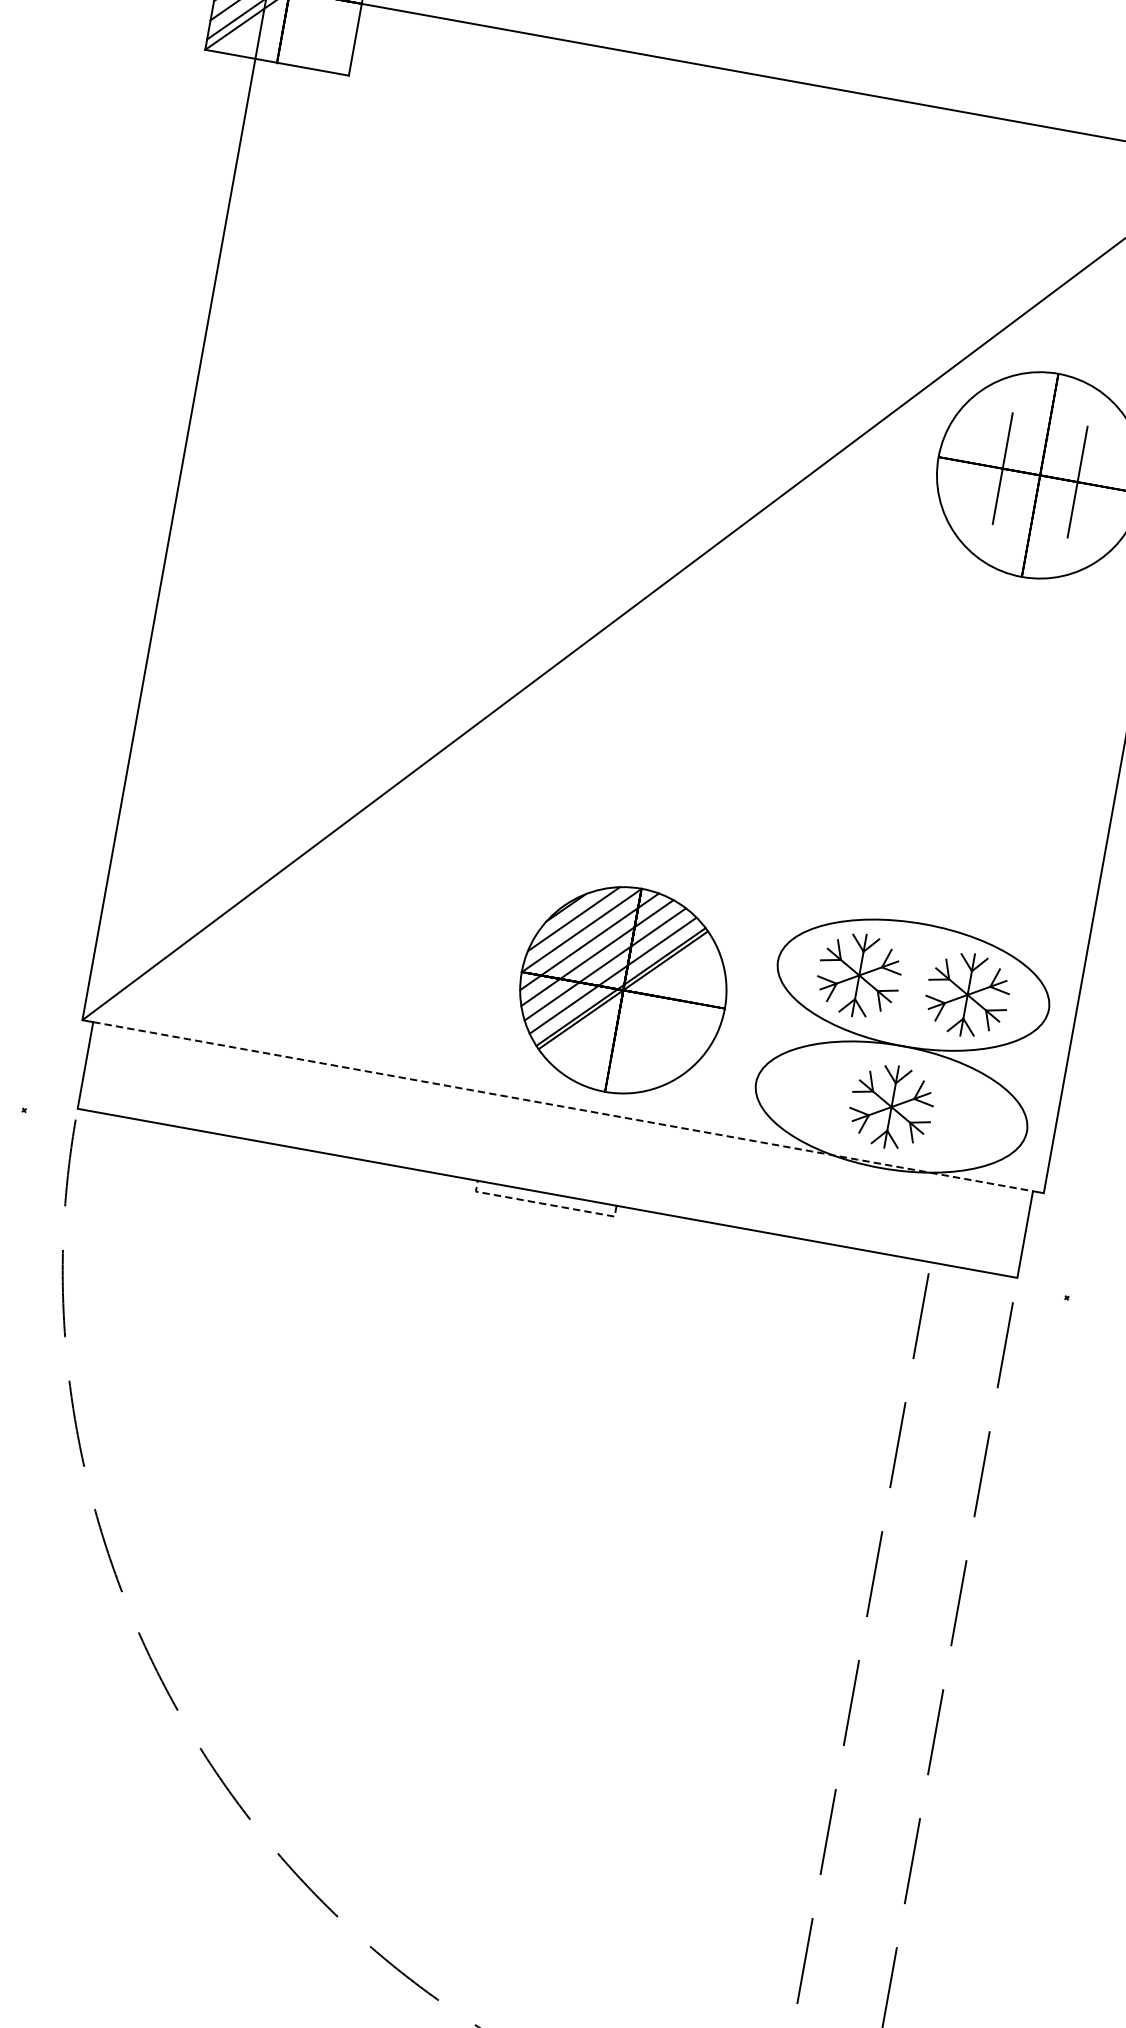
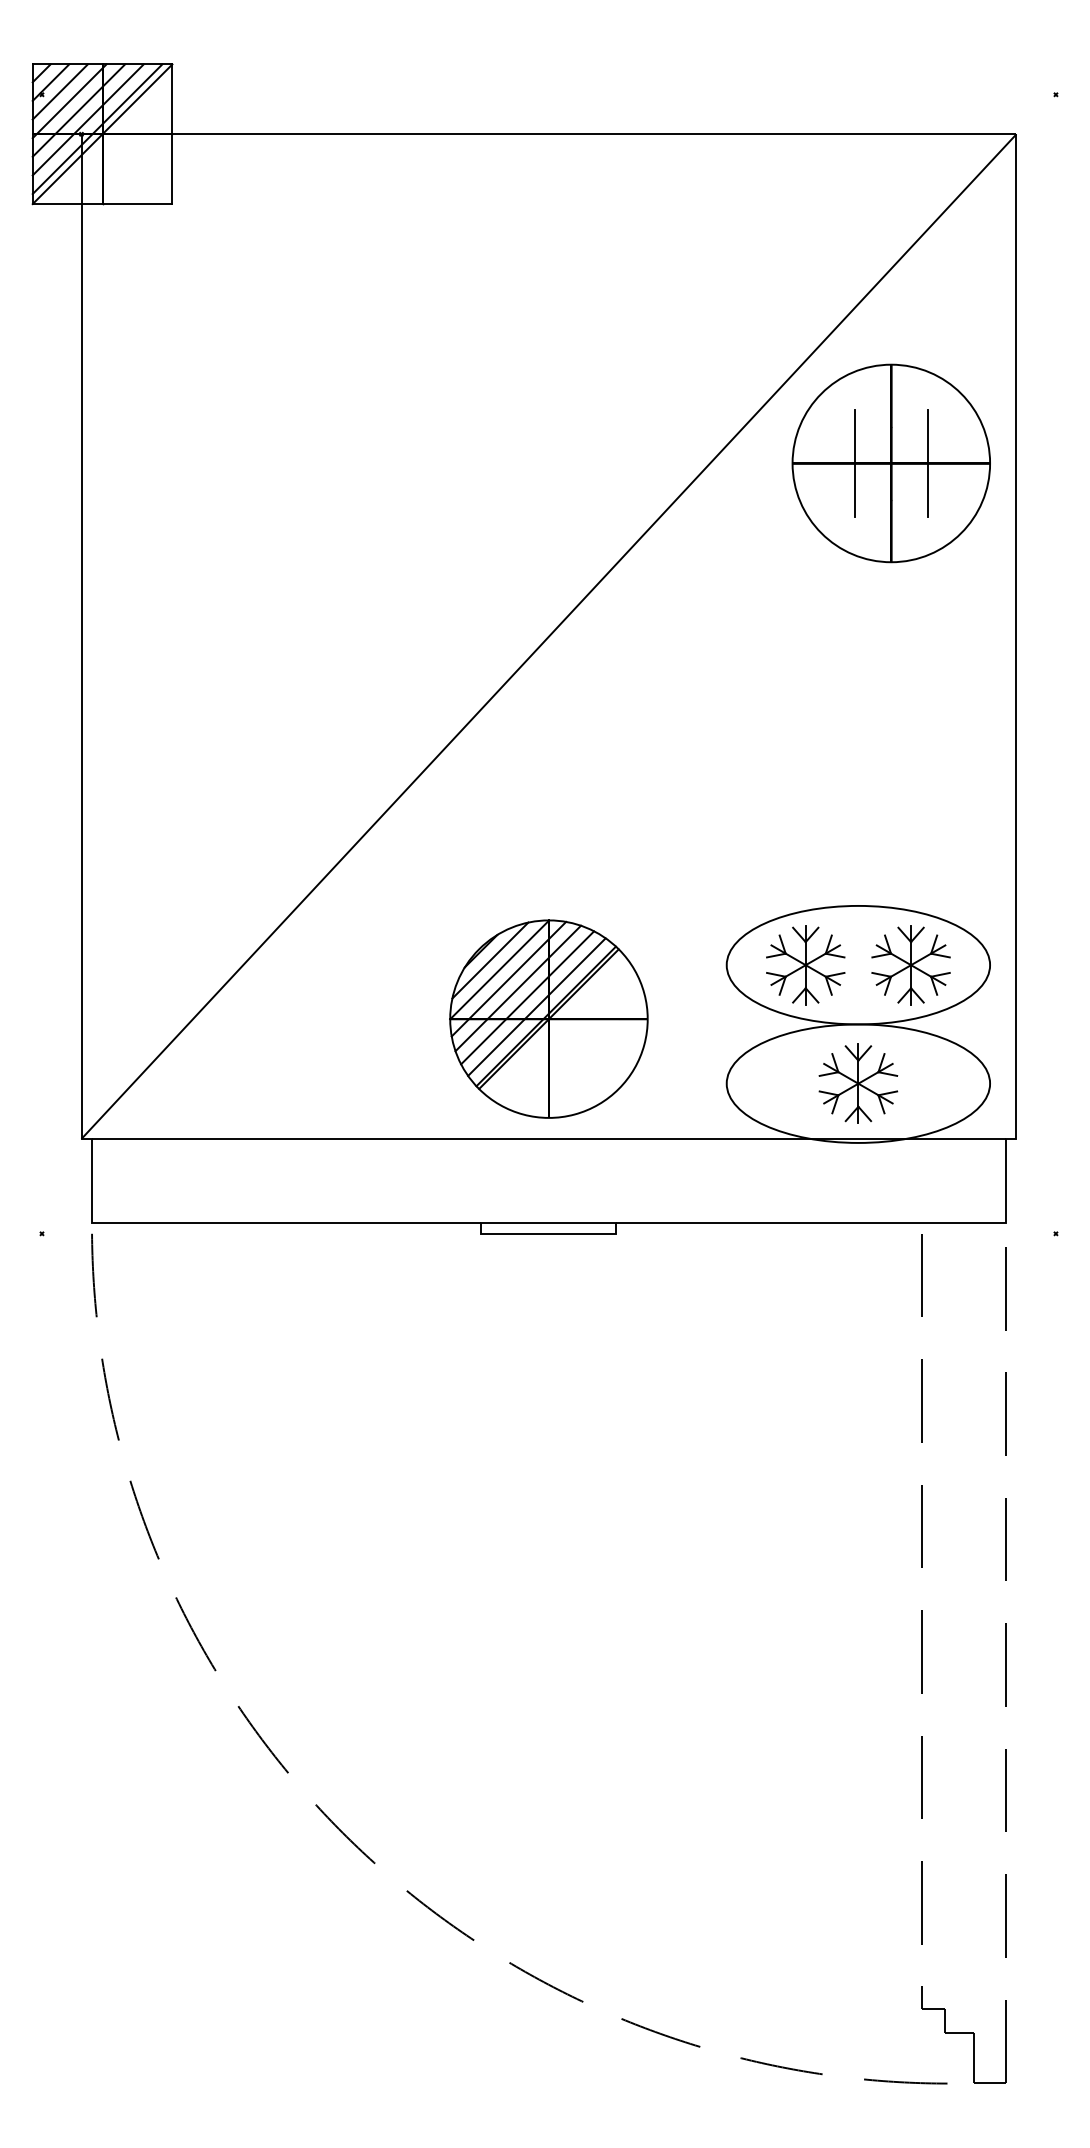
part: (622, 989) -> (548, 1018), moved
line: (562, 1107) -> (548, 1139), dashed -> solid
line: (545, 1203) -> (548, 1233), dashed -> solid

